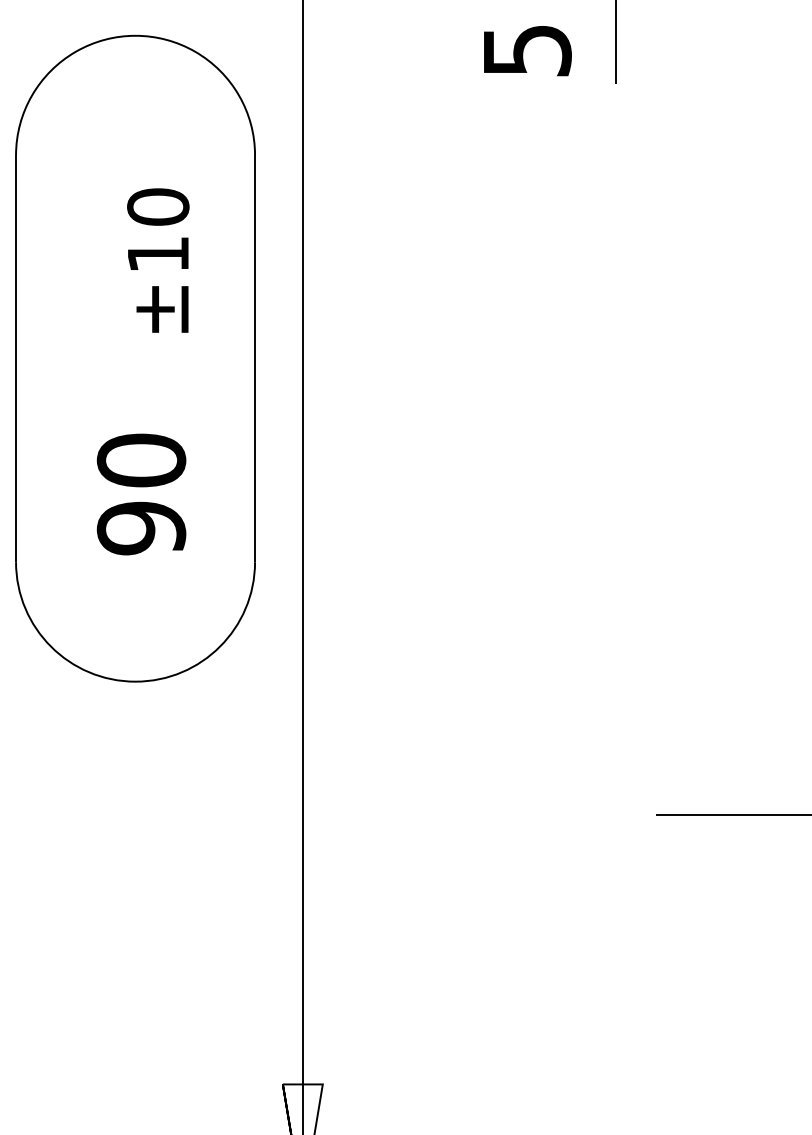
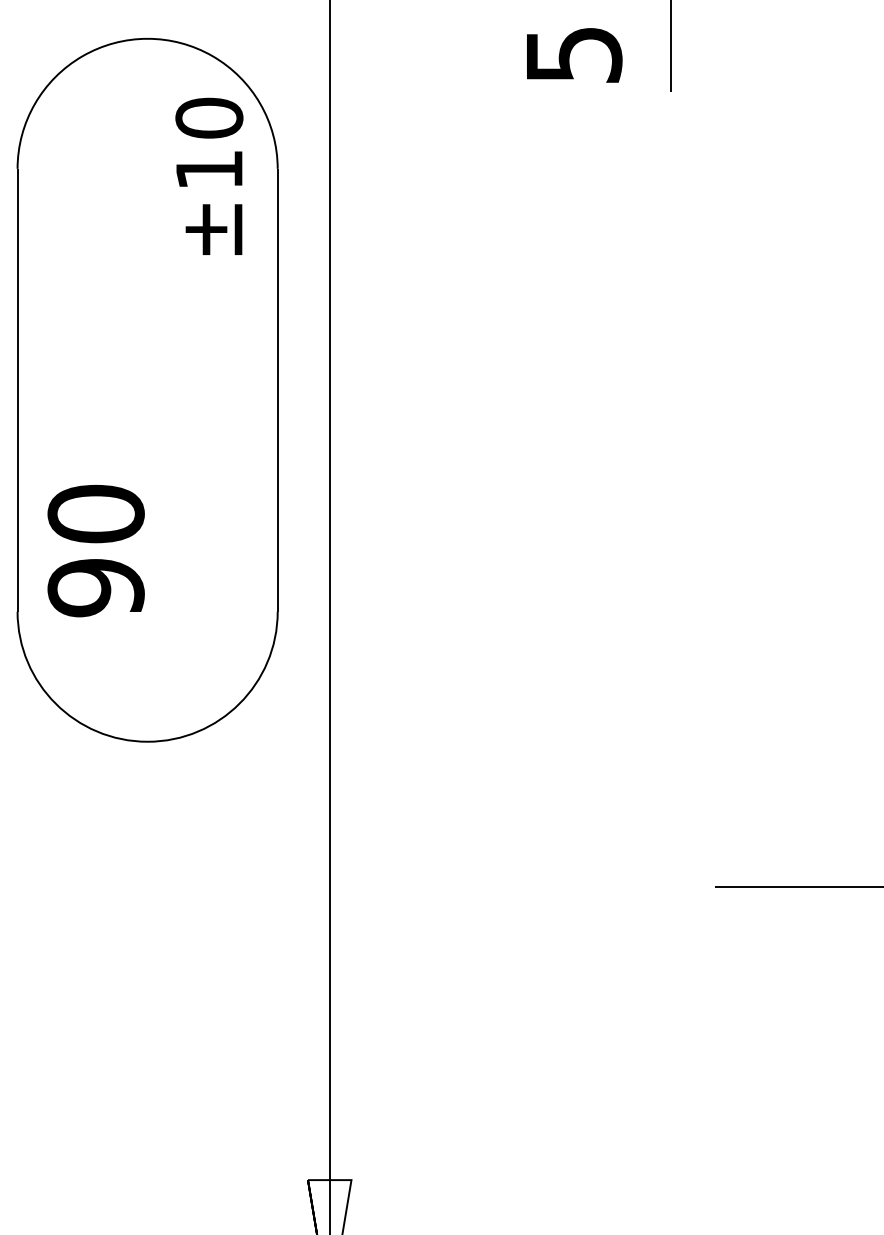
text: (158, 259) -> (209, 175), moved
text: (140, 494) -> (95, 551), moved

